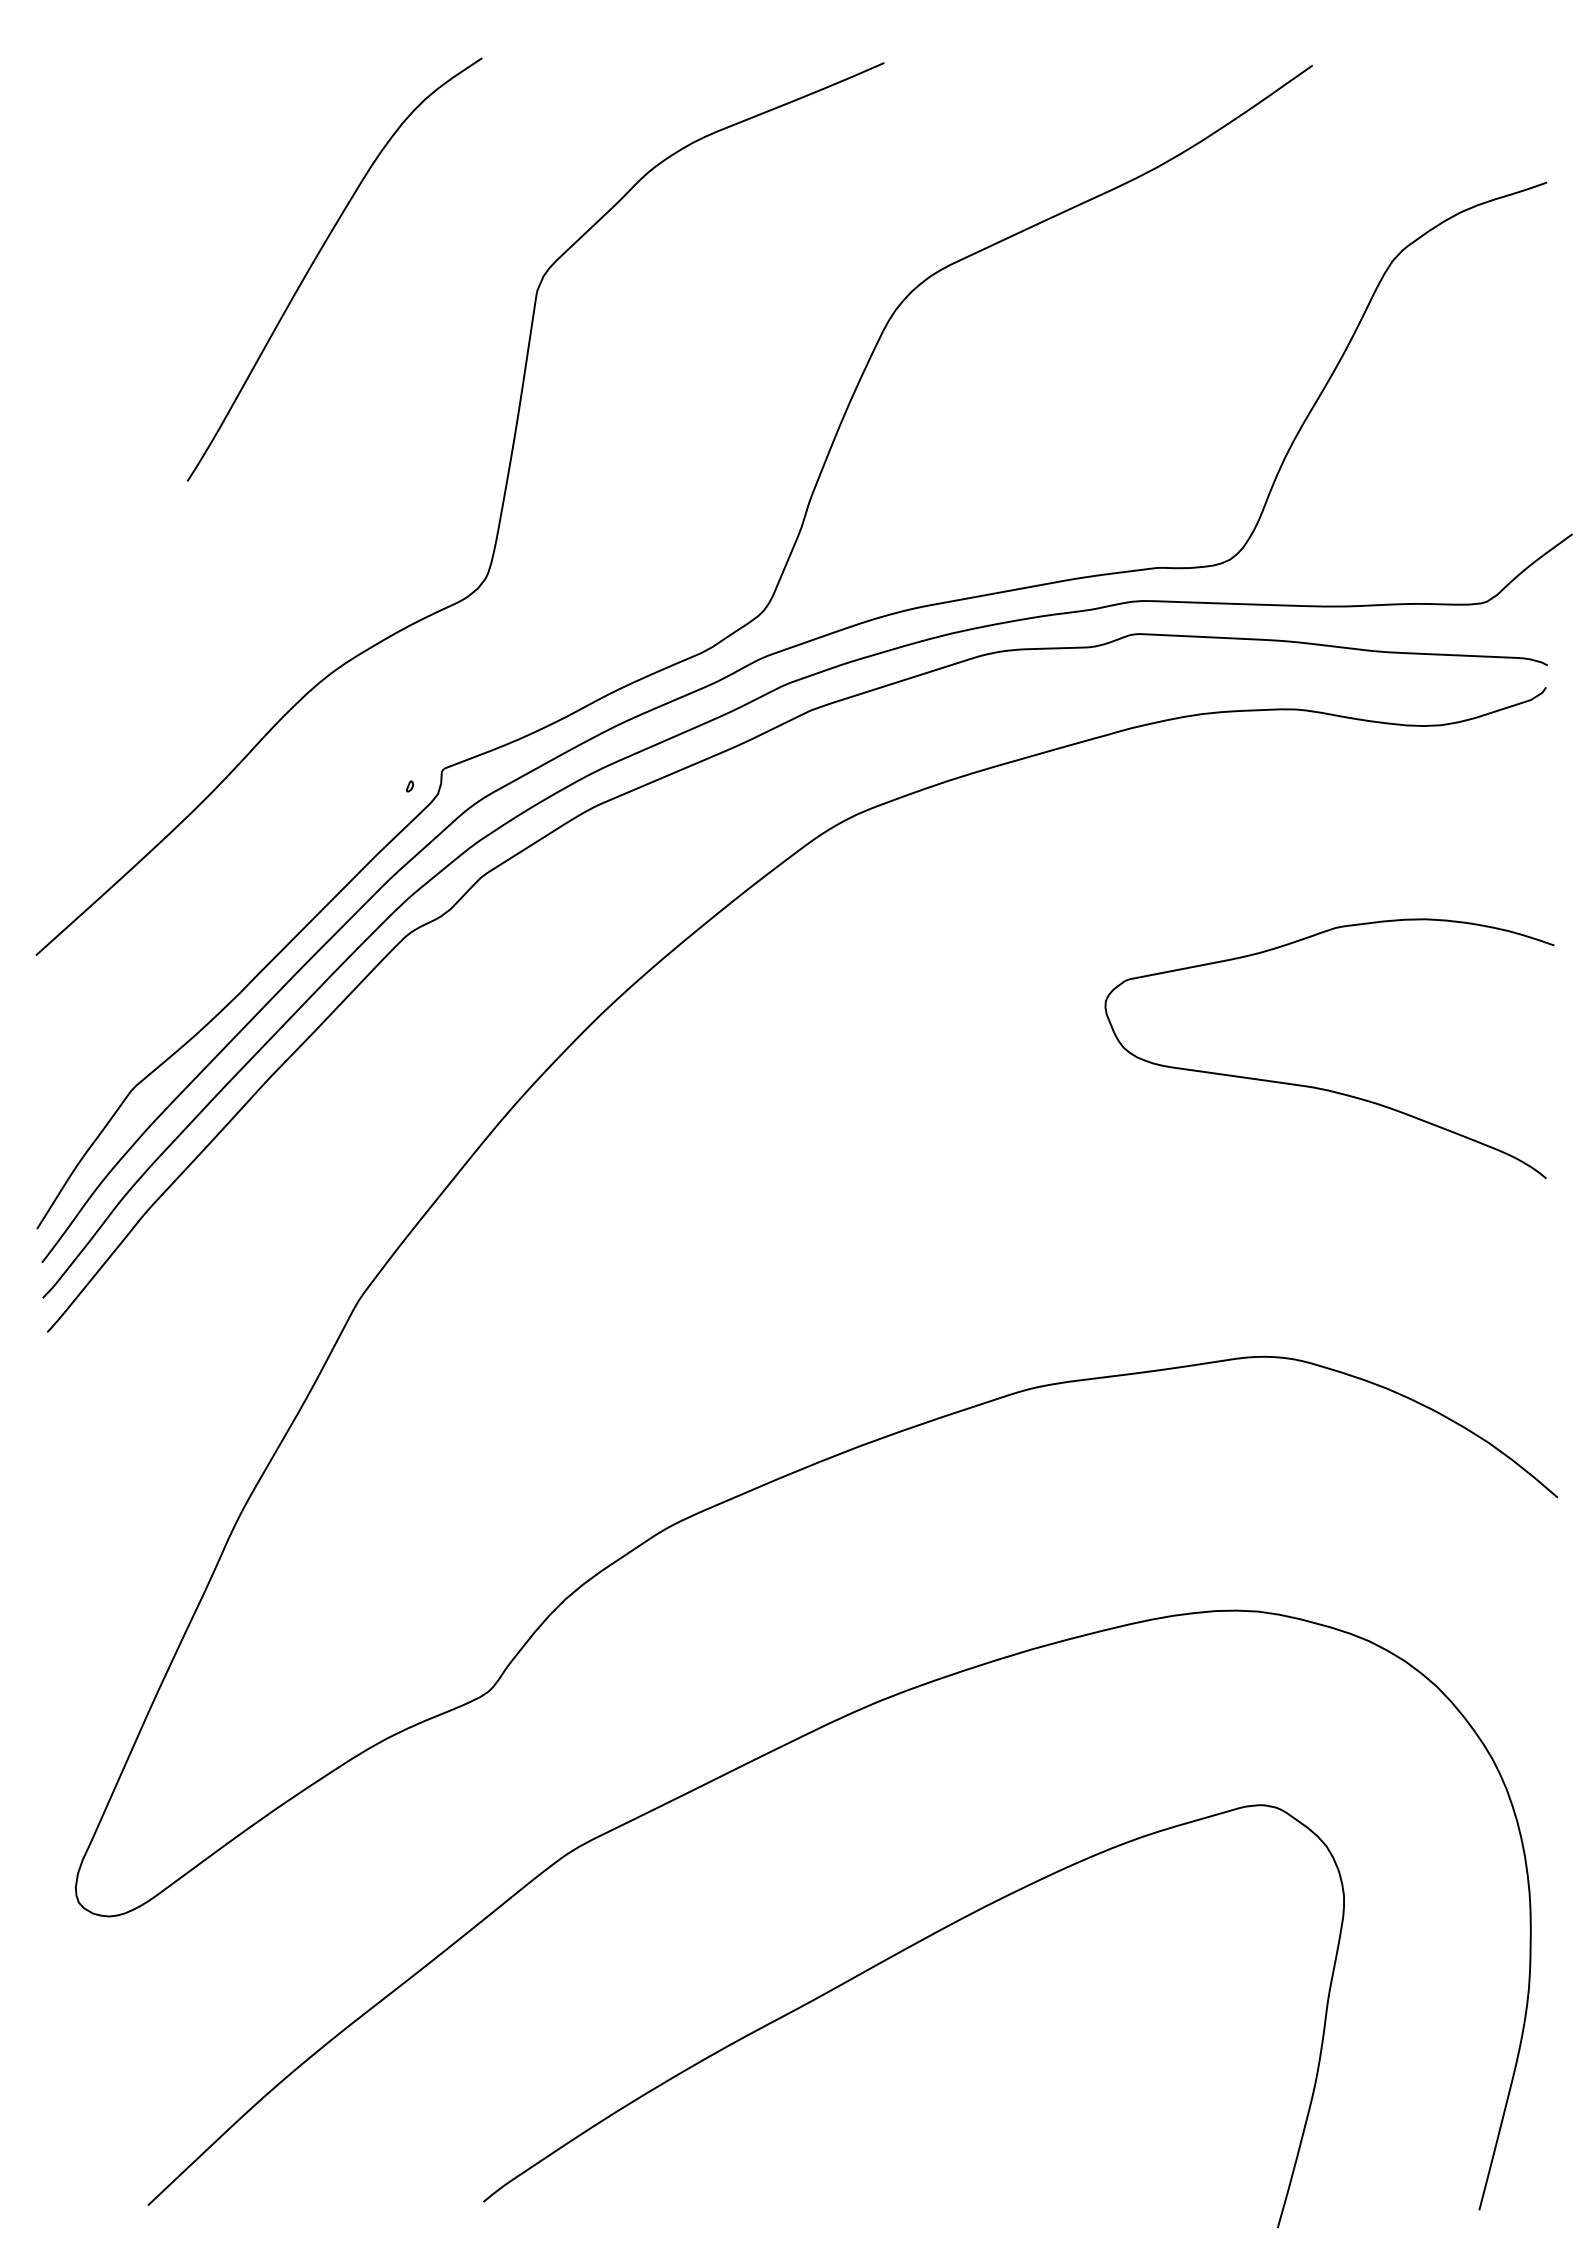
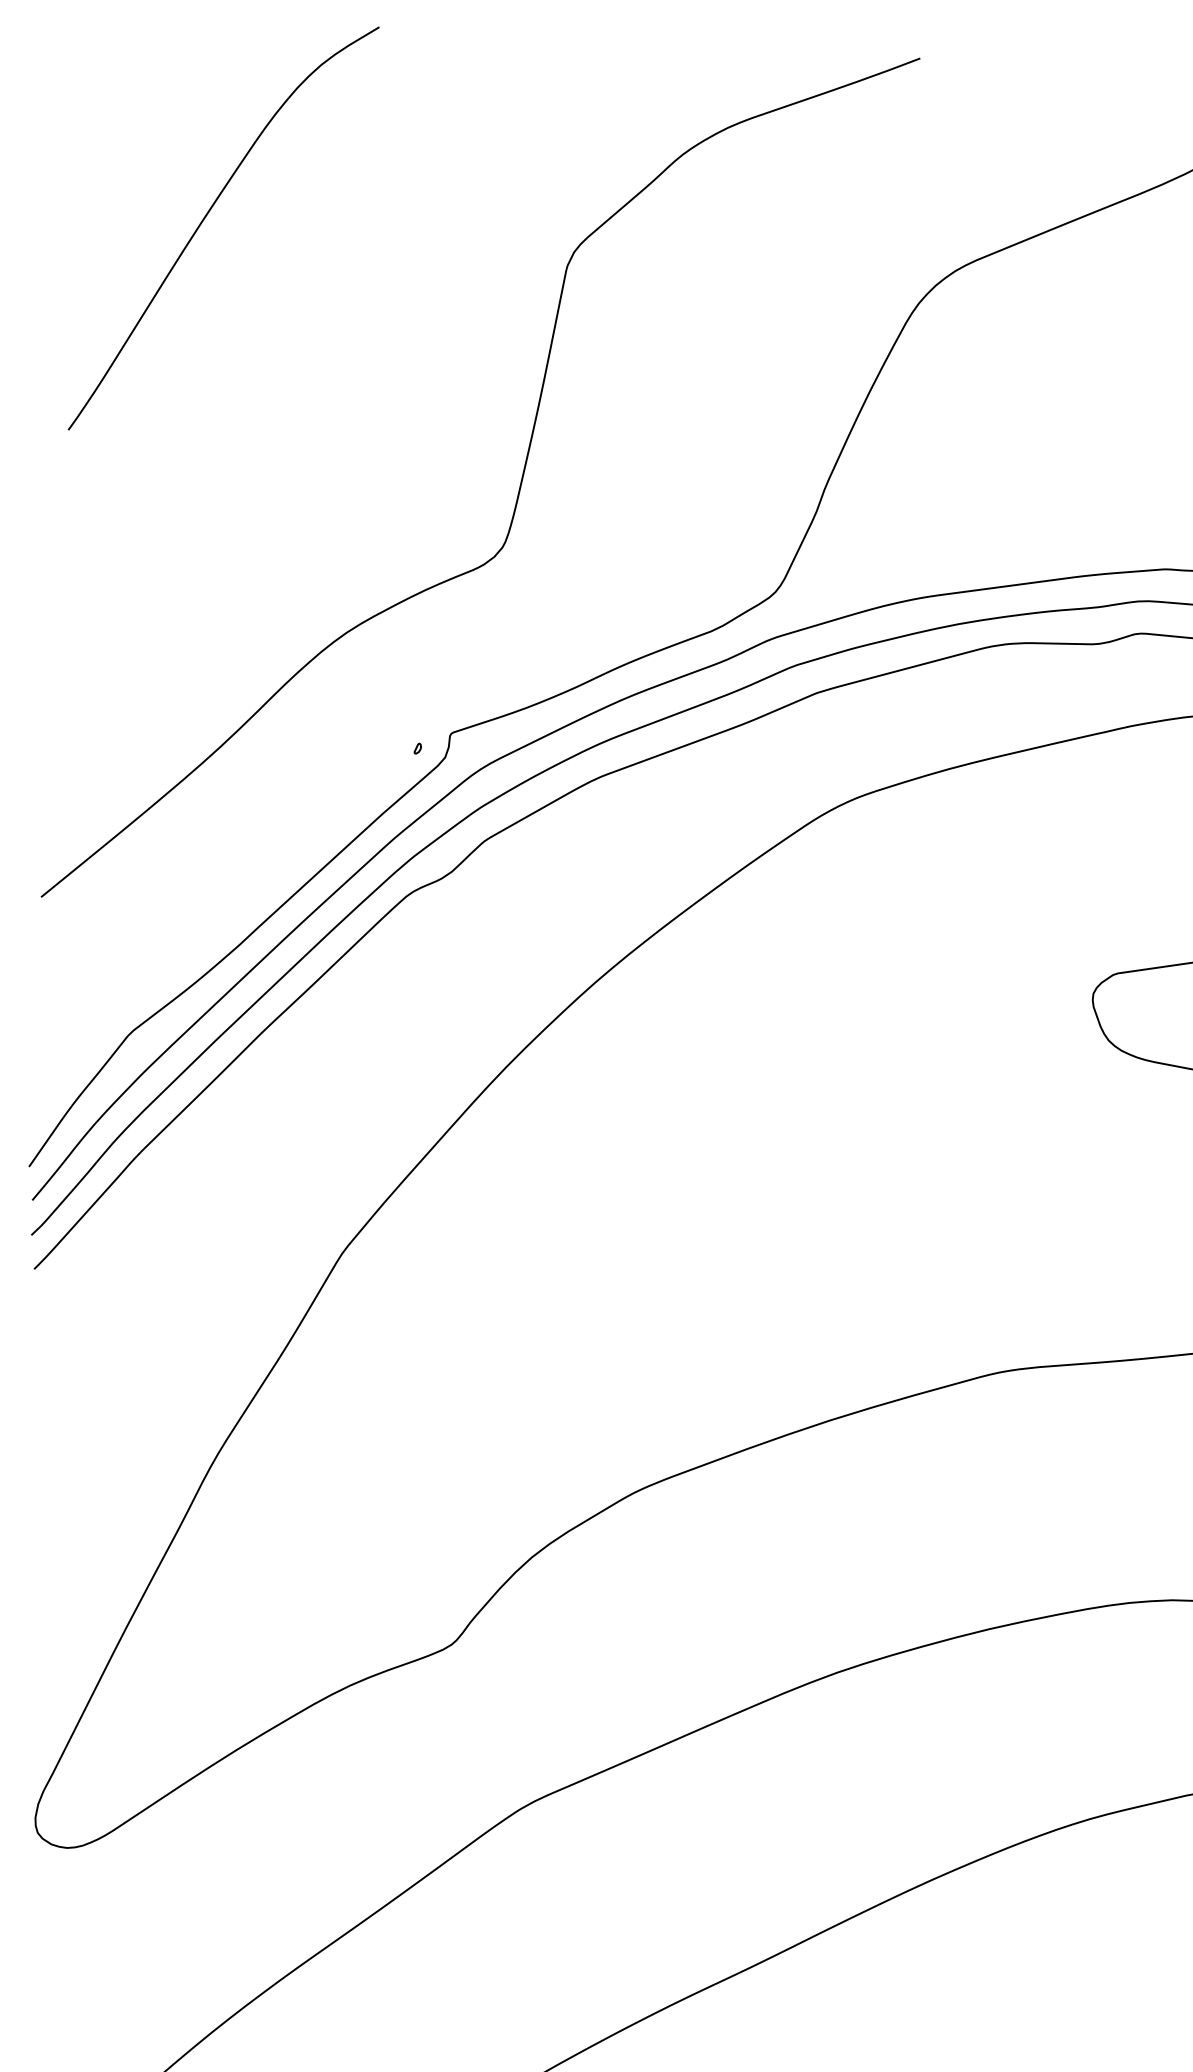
curve: (316, 259) -> (206, 217), moved

